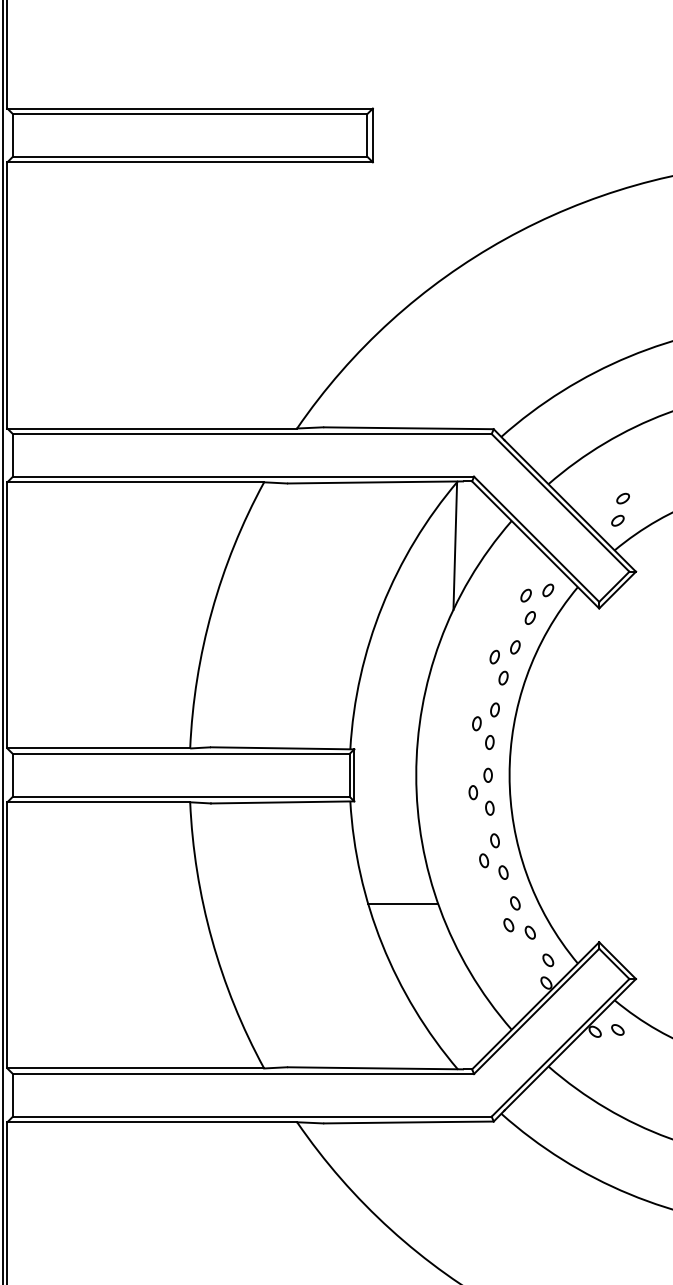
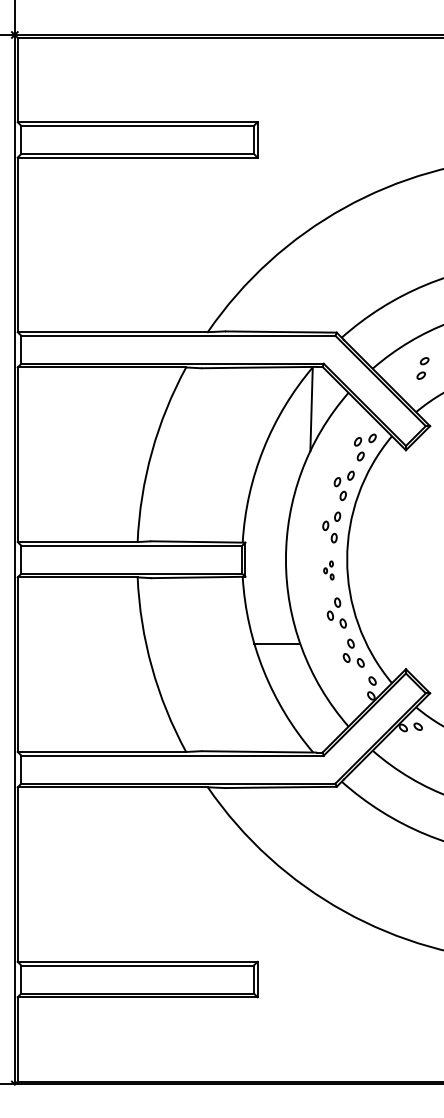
part: (619, 509) -> (422, 368), moved
part: (481, 791) -> (328, 570), size x0.6

